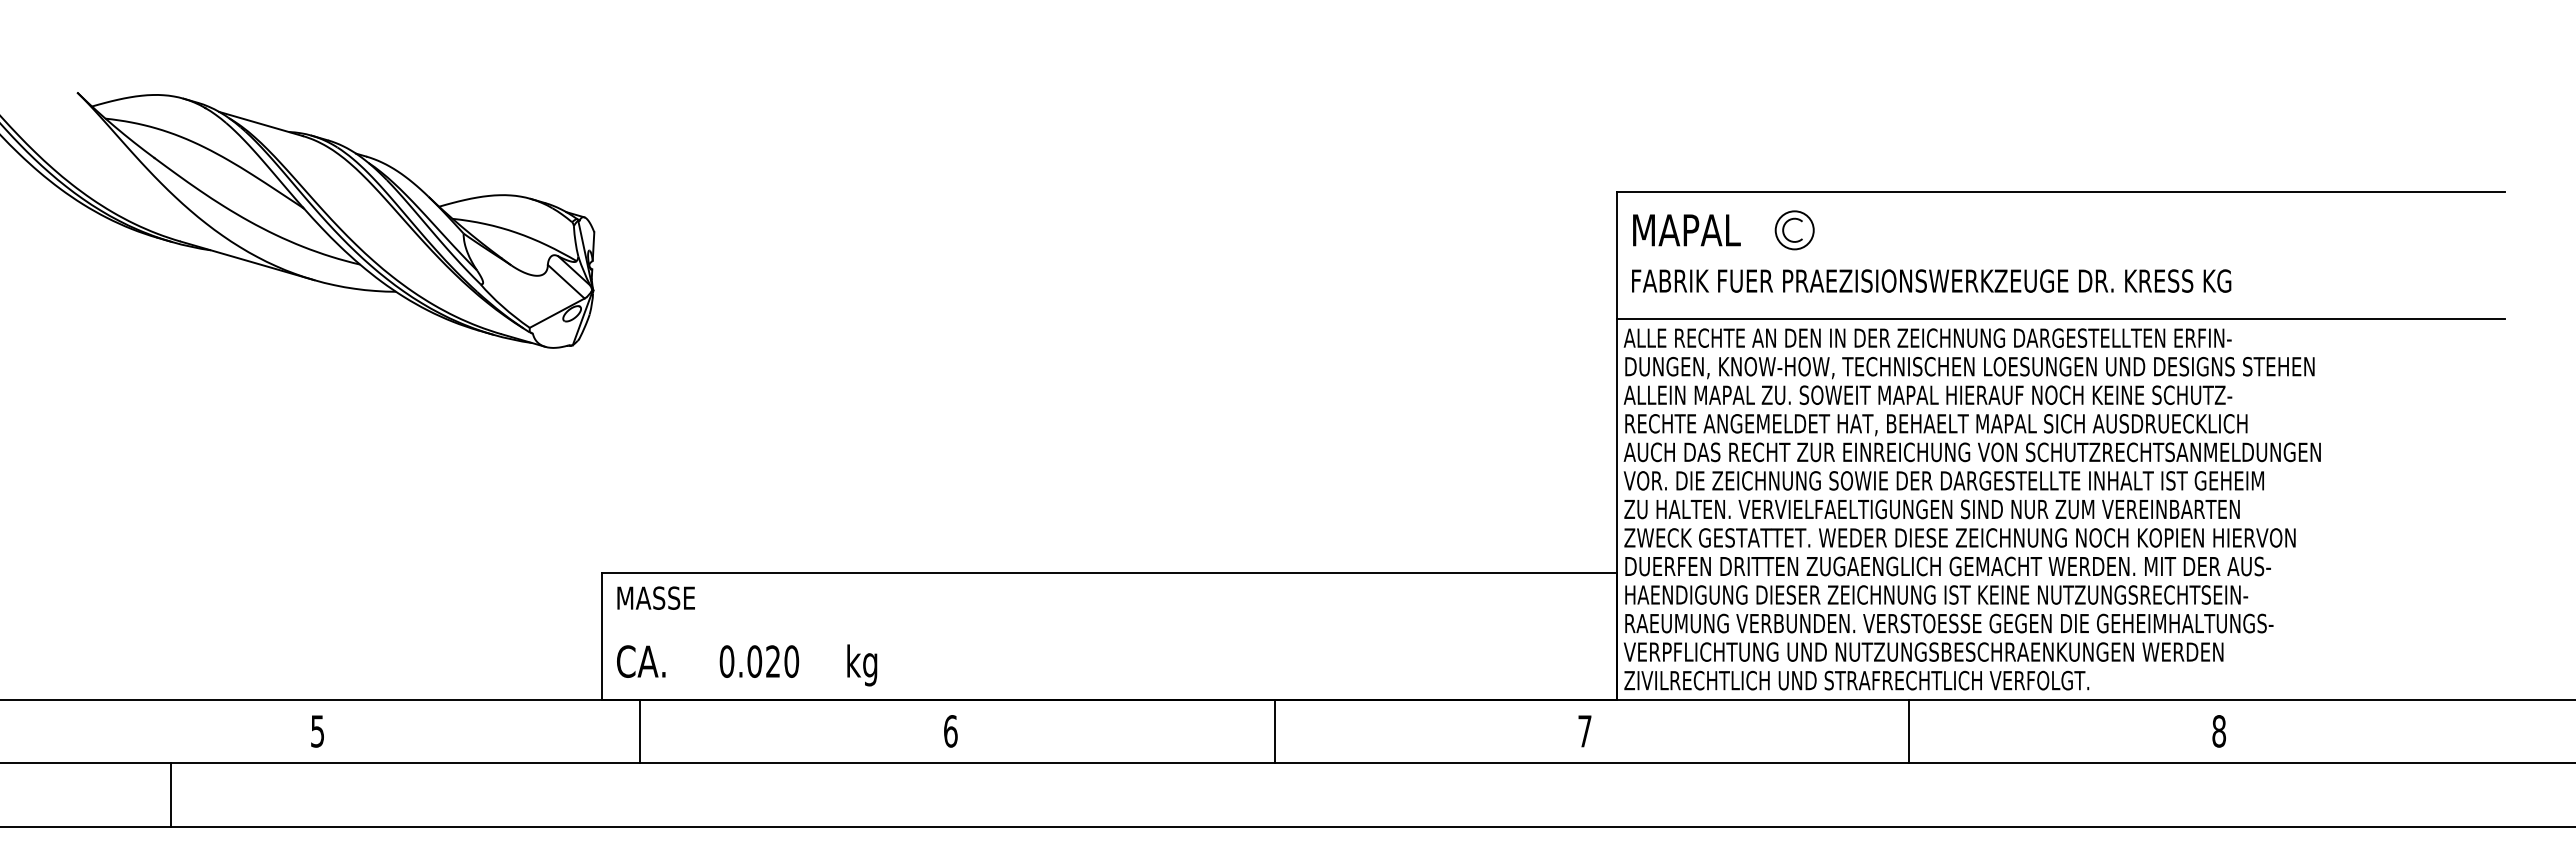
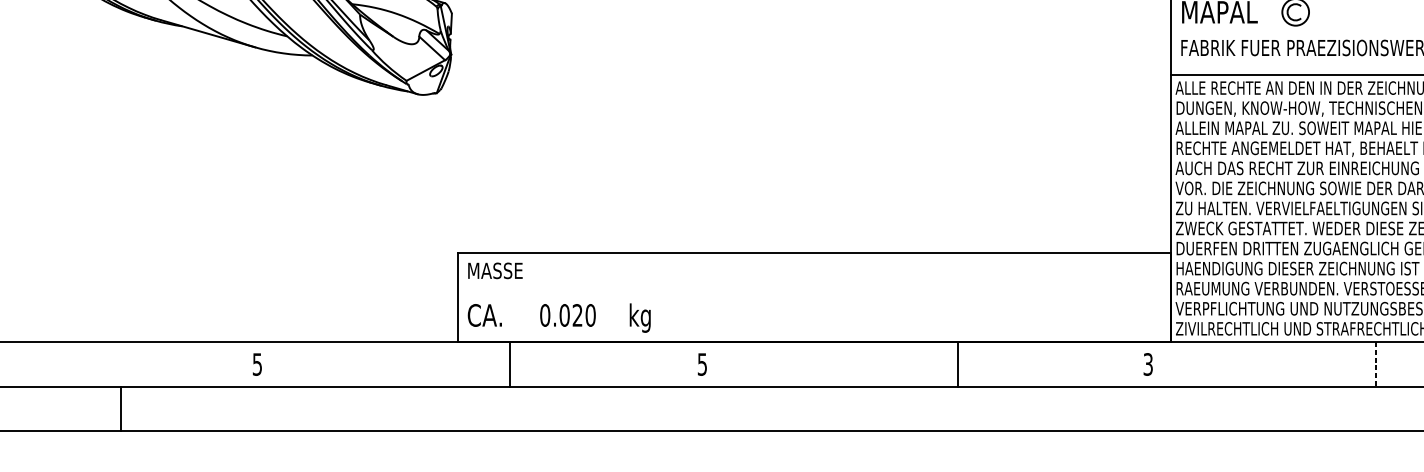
line: (640, 731) -> (510, 364), moved
text: (950, 731) -> (702, 364), 6 -> 5
line: (1274, 731) -> (957, 364), moved
text: (1584, 731) -> (1147, 364), 7 -> 3
line: (1908, 731) -> (1375, 364), solid -> dashed
line: (171, 794) -> (120, 408), moved

